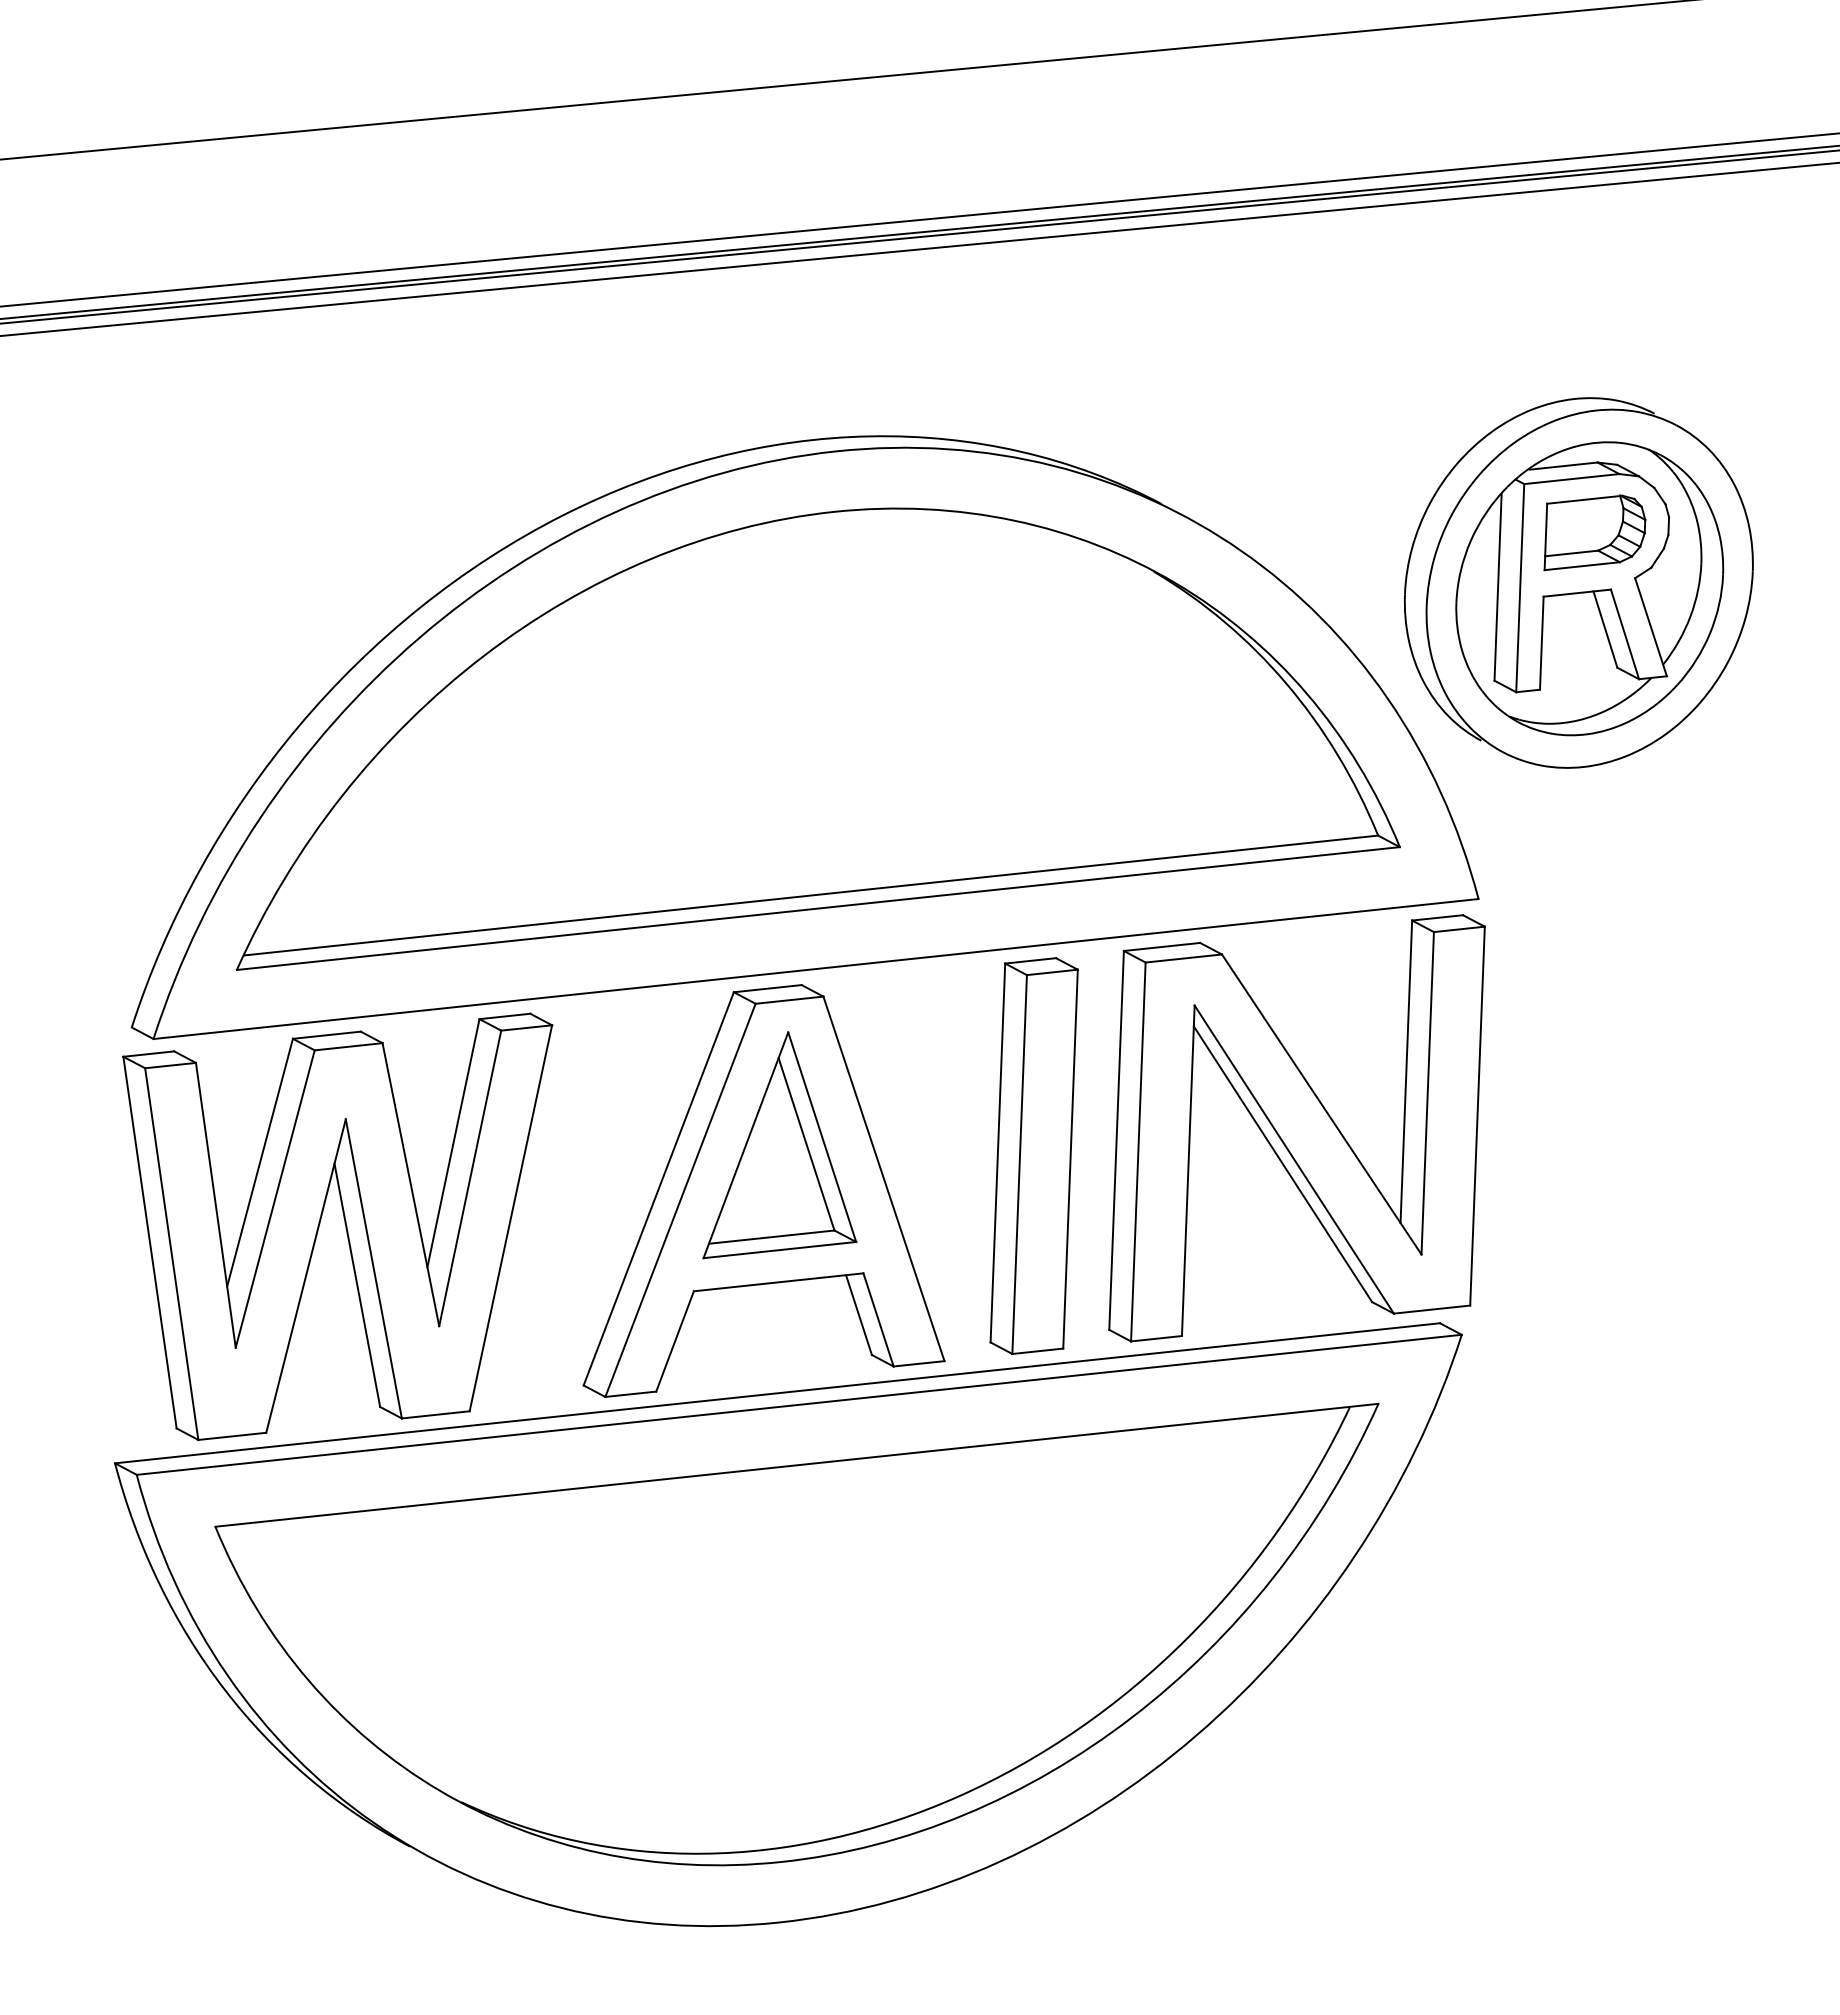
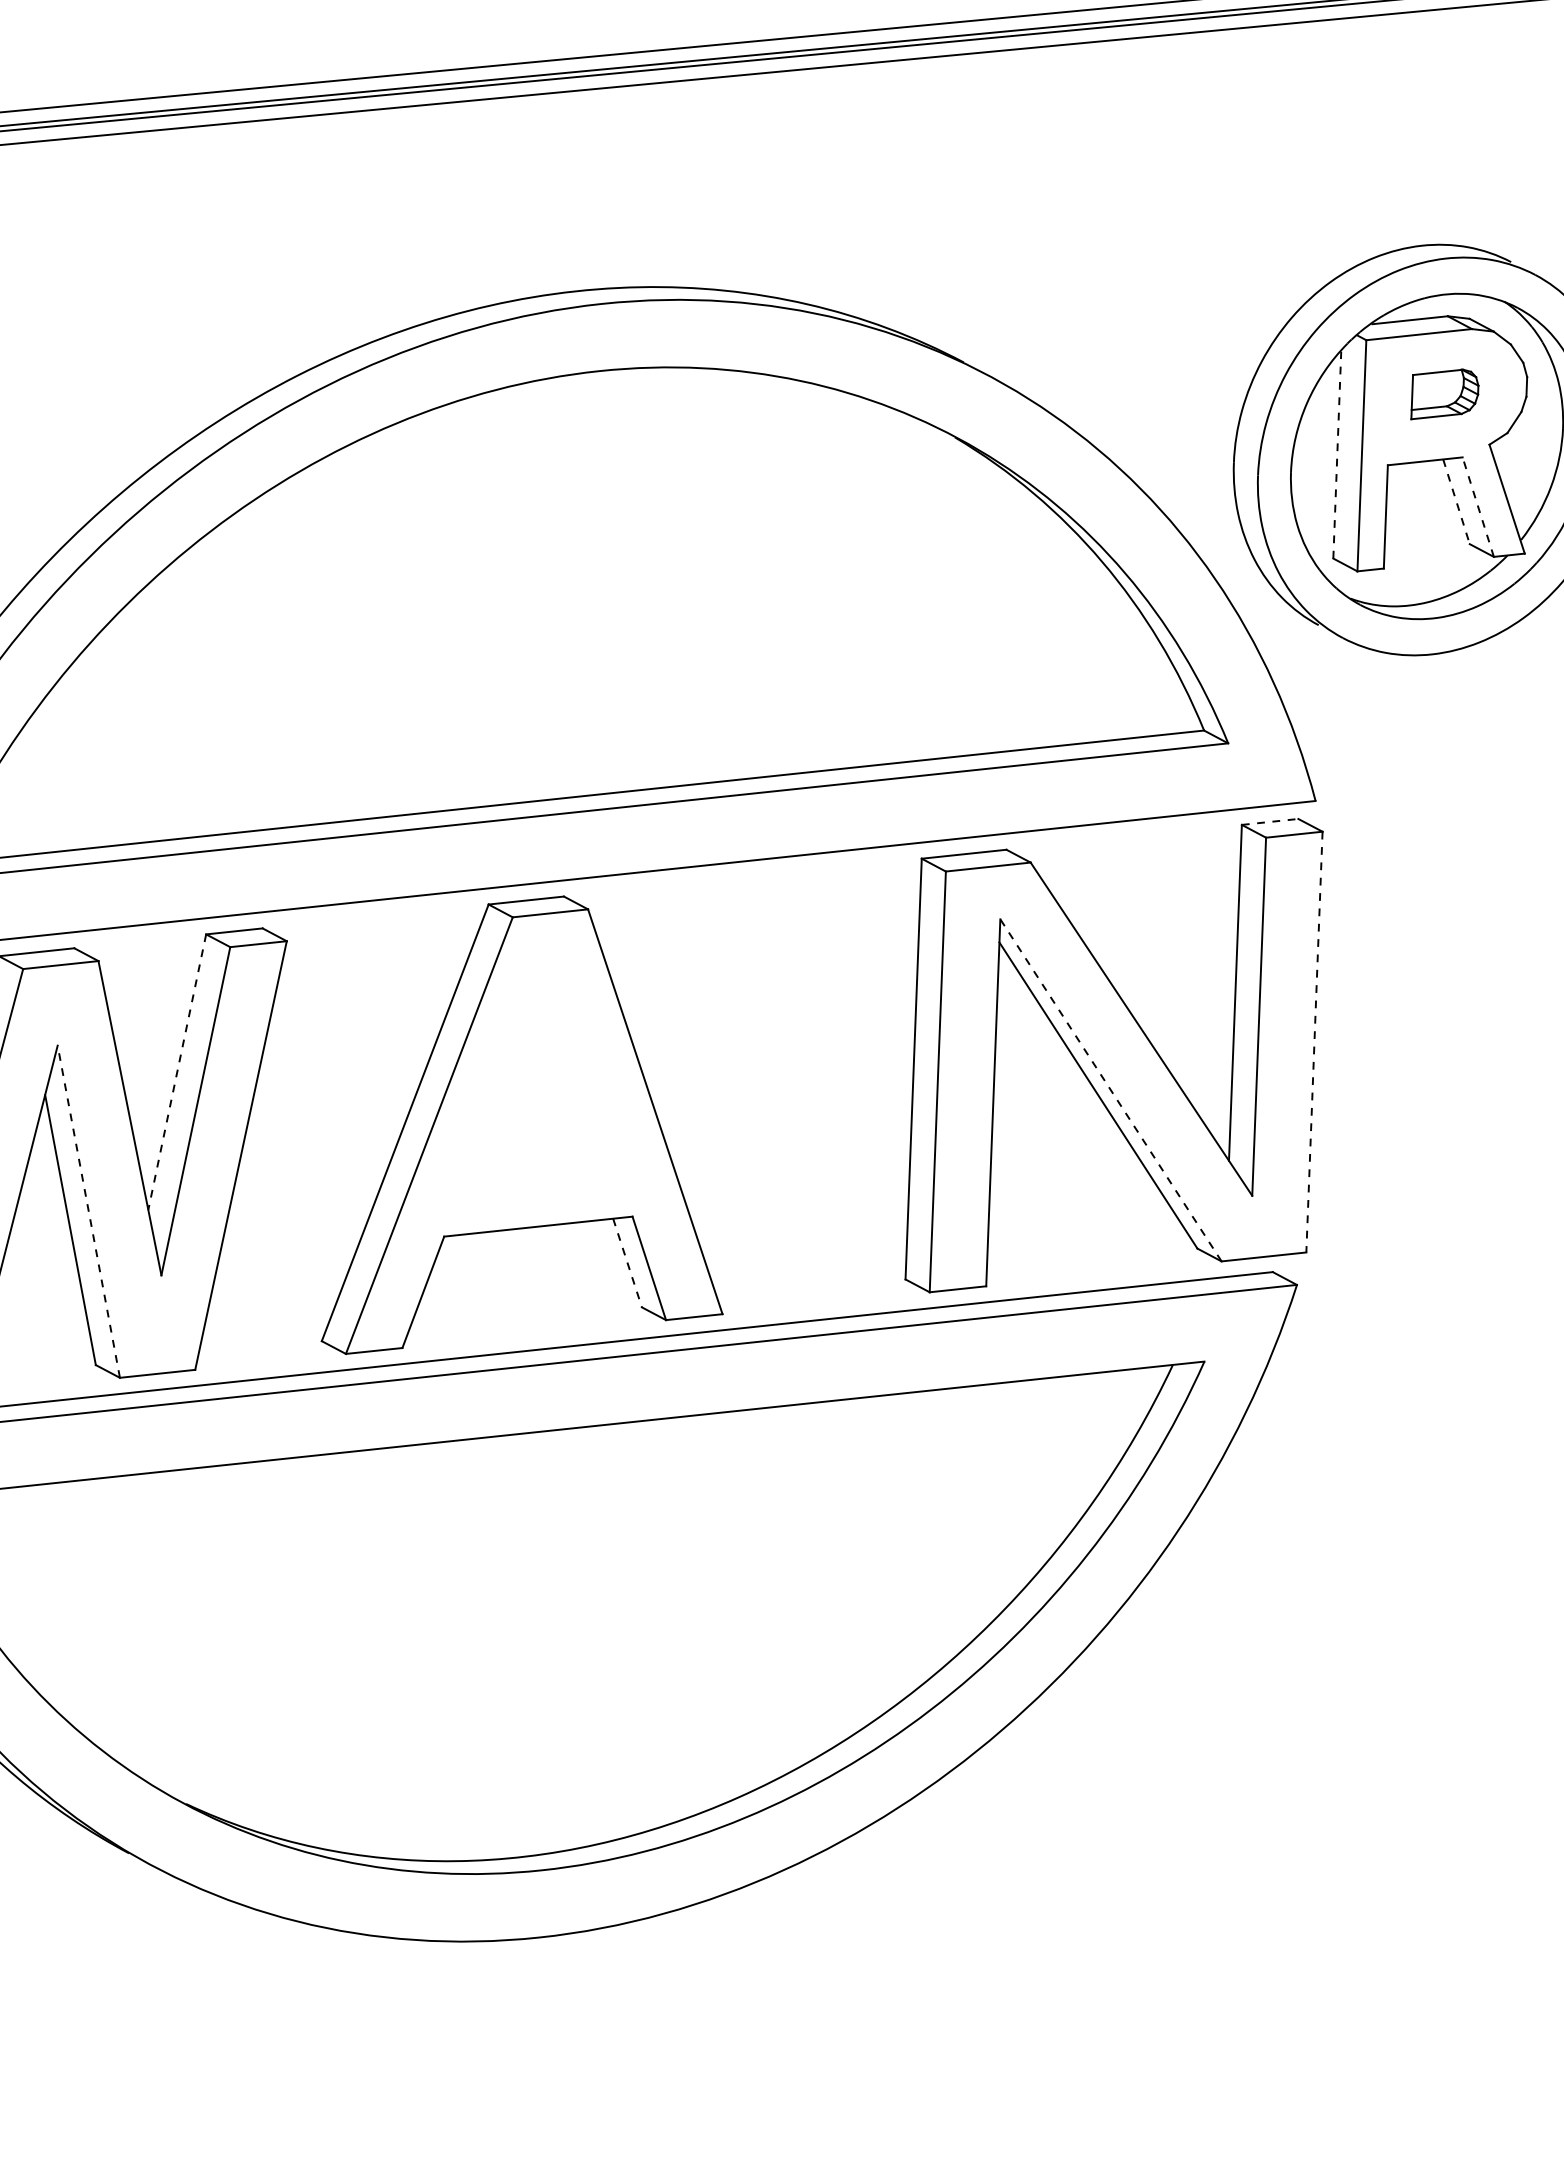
part: (1594, 532) -> (1444, 393), size x0.6
line: (1498, 587) -> (1337, 455), solid -> dashed
line: (1605, 629) -> (1456, 501), solid -> dashed
line: (1625, 634) -> (1478, 507), solid -> dashed
line: (1437, 917) -> (1270, 821), solid -> dashed
line: (1477, 1116) -> (1314, 1042), solid -> dashed
line: (453, 1143) -> (177, 1072), solid -> dashed
part: (779, 1145) -> (539, 1074), removed
part: (1033, 1155) -> (821, 1085), removed
line: (1294, 1159) -> (1111, 1090), solid -> dashed
line: (373, 1268) -> (88, 1211), solid -> dashed
line: (858, 1315) -> (627, 1263), solid -> dashed

